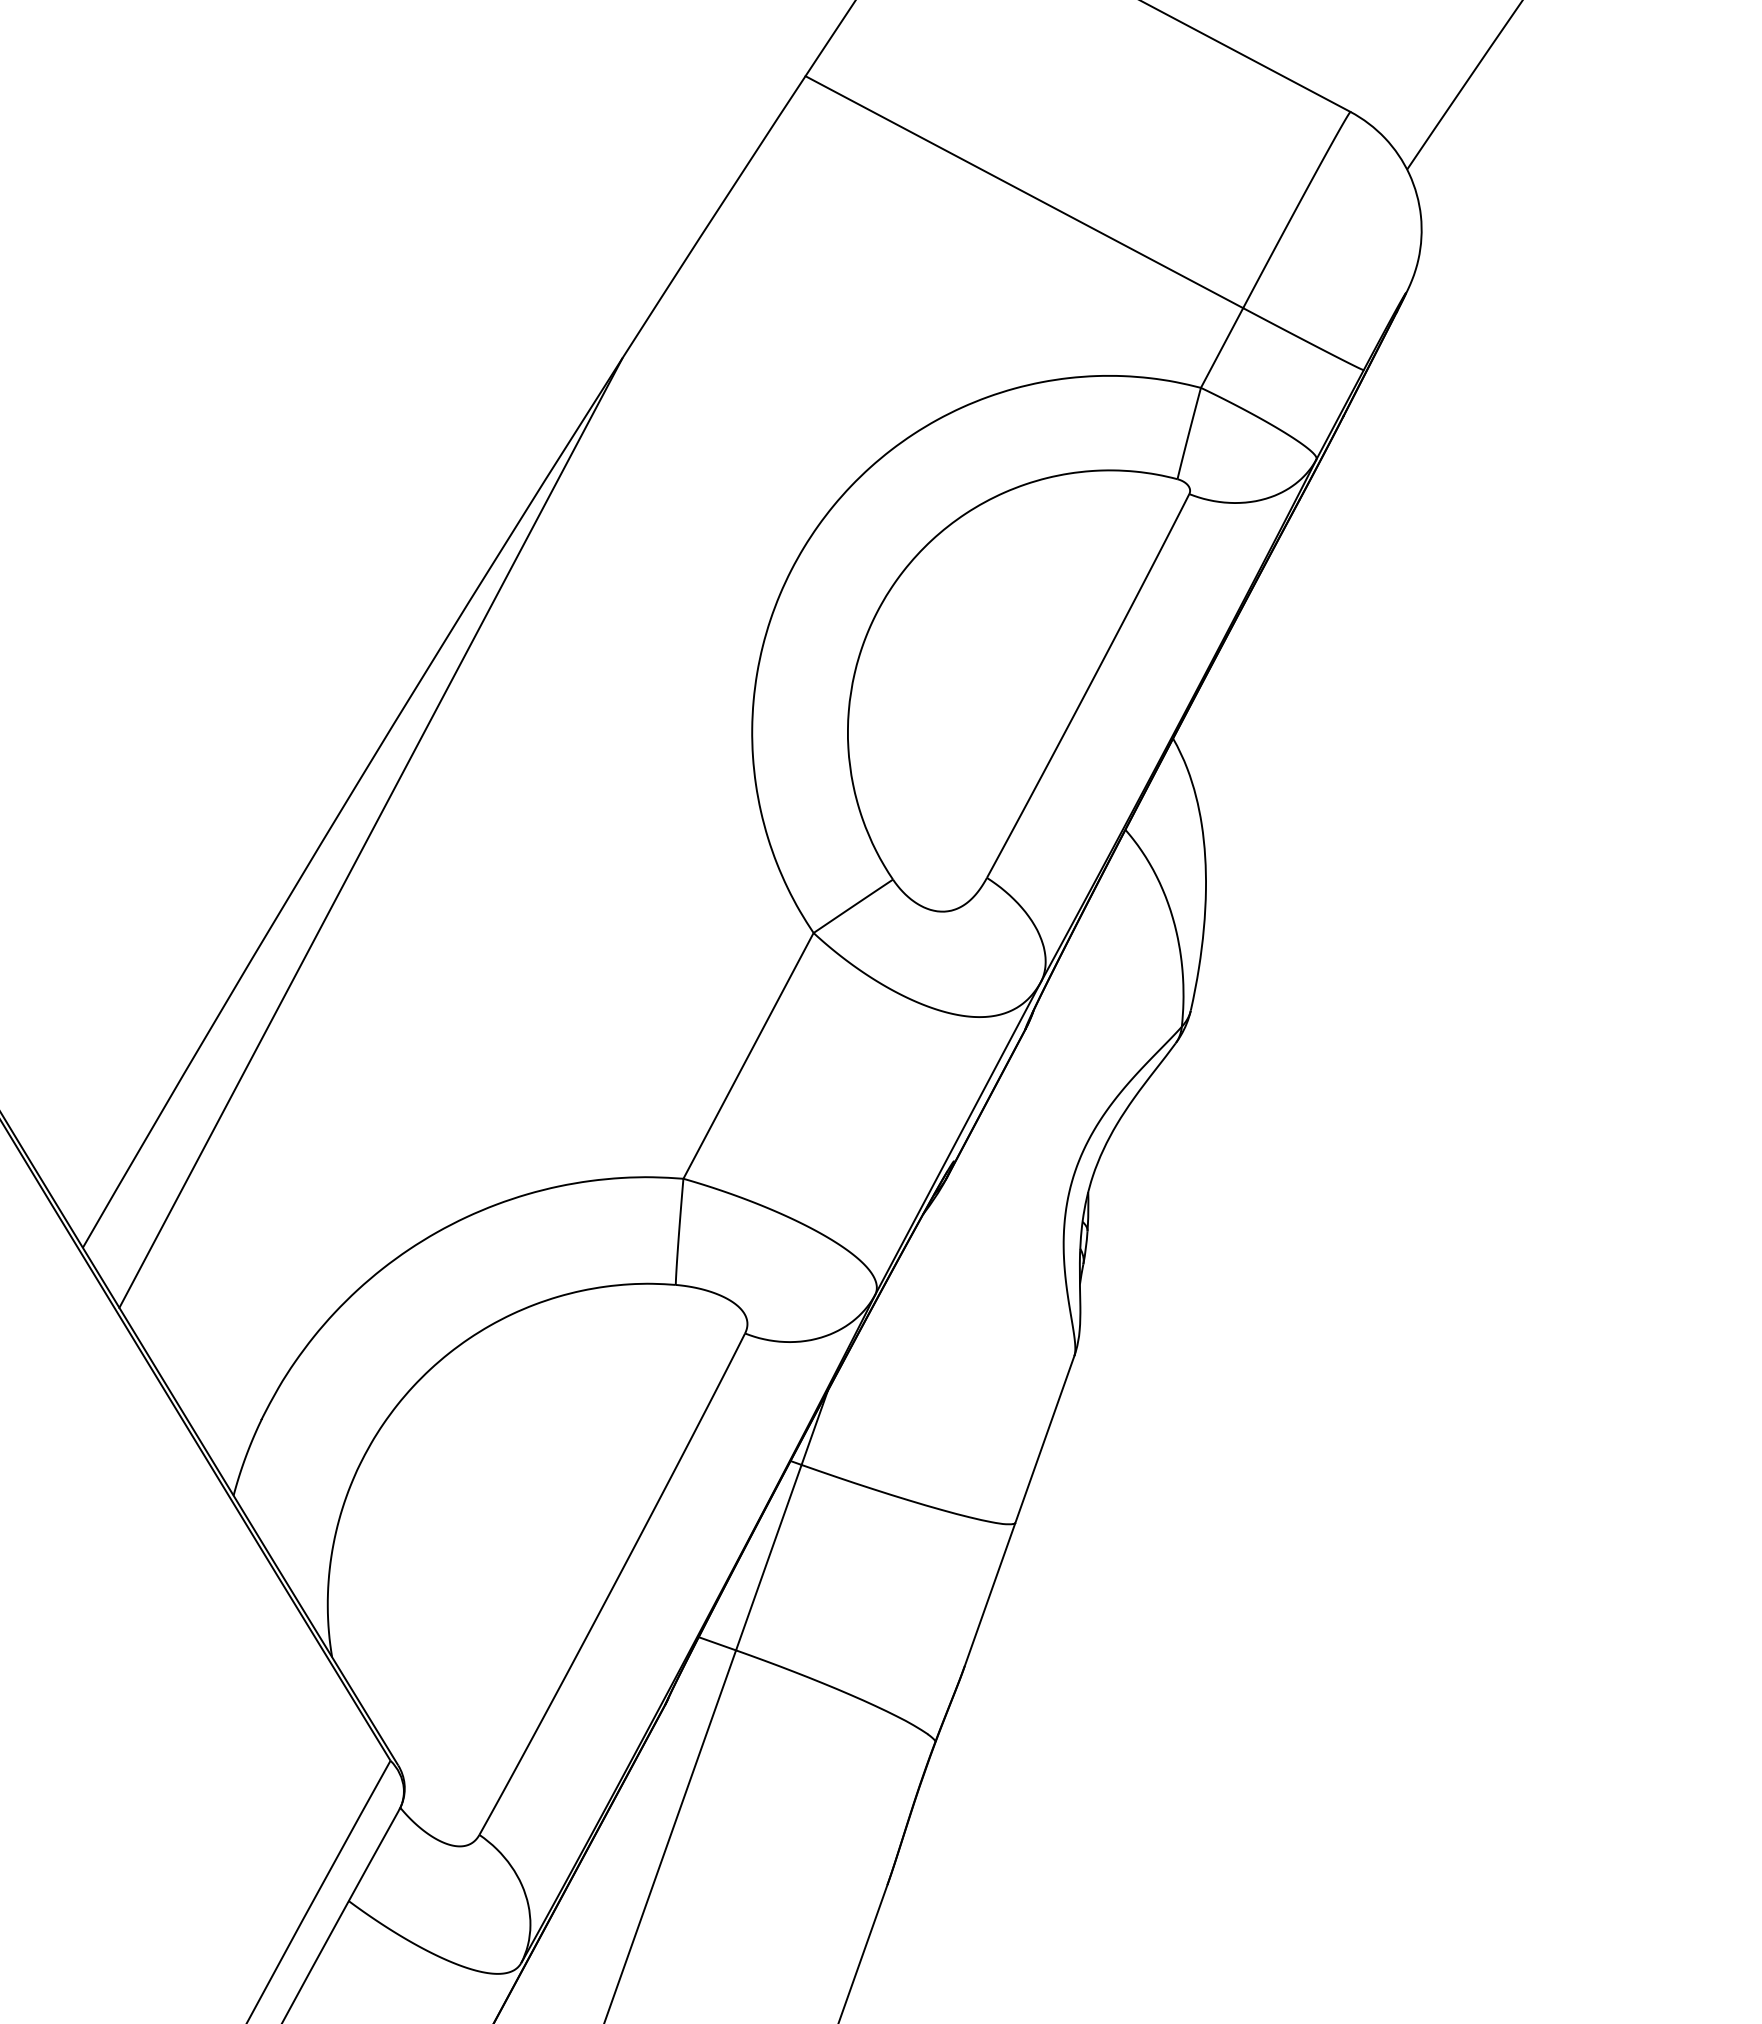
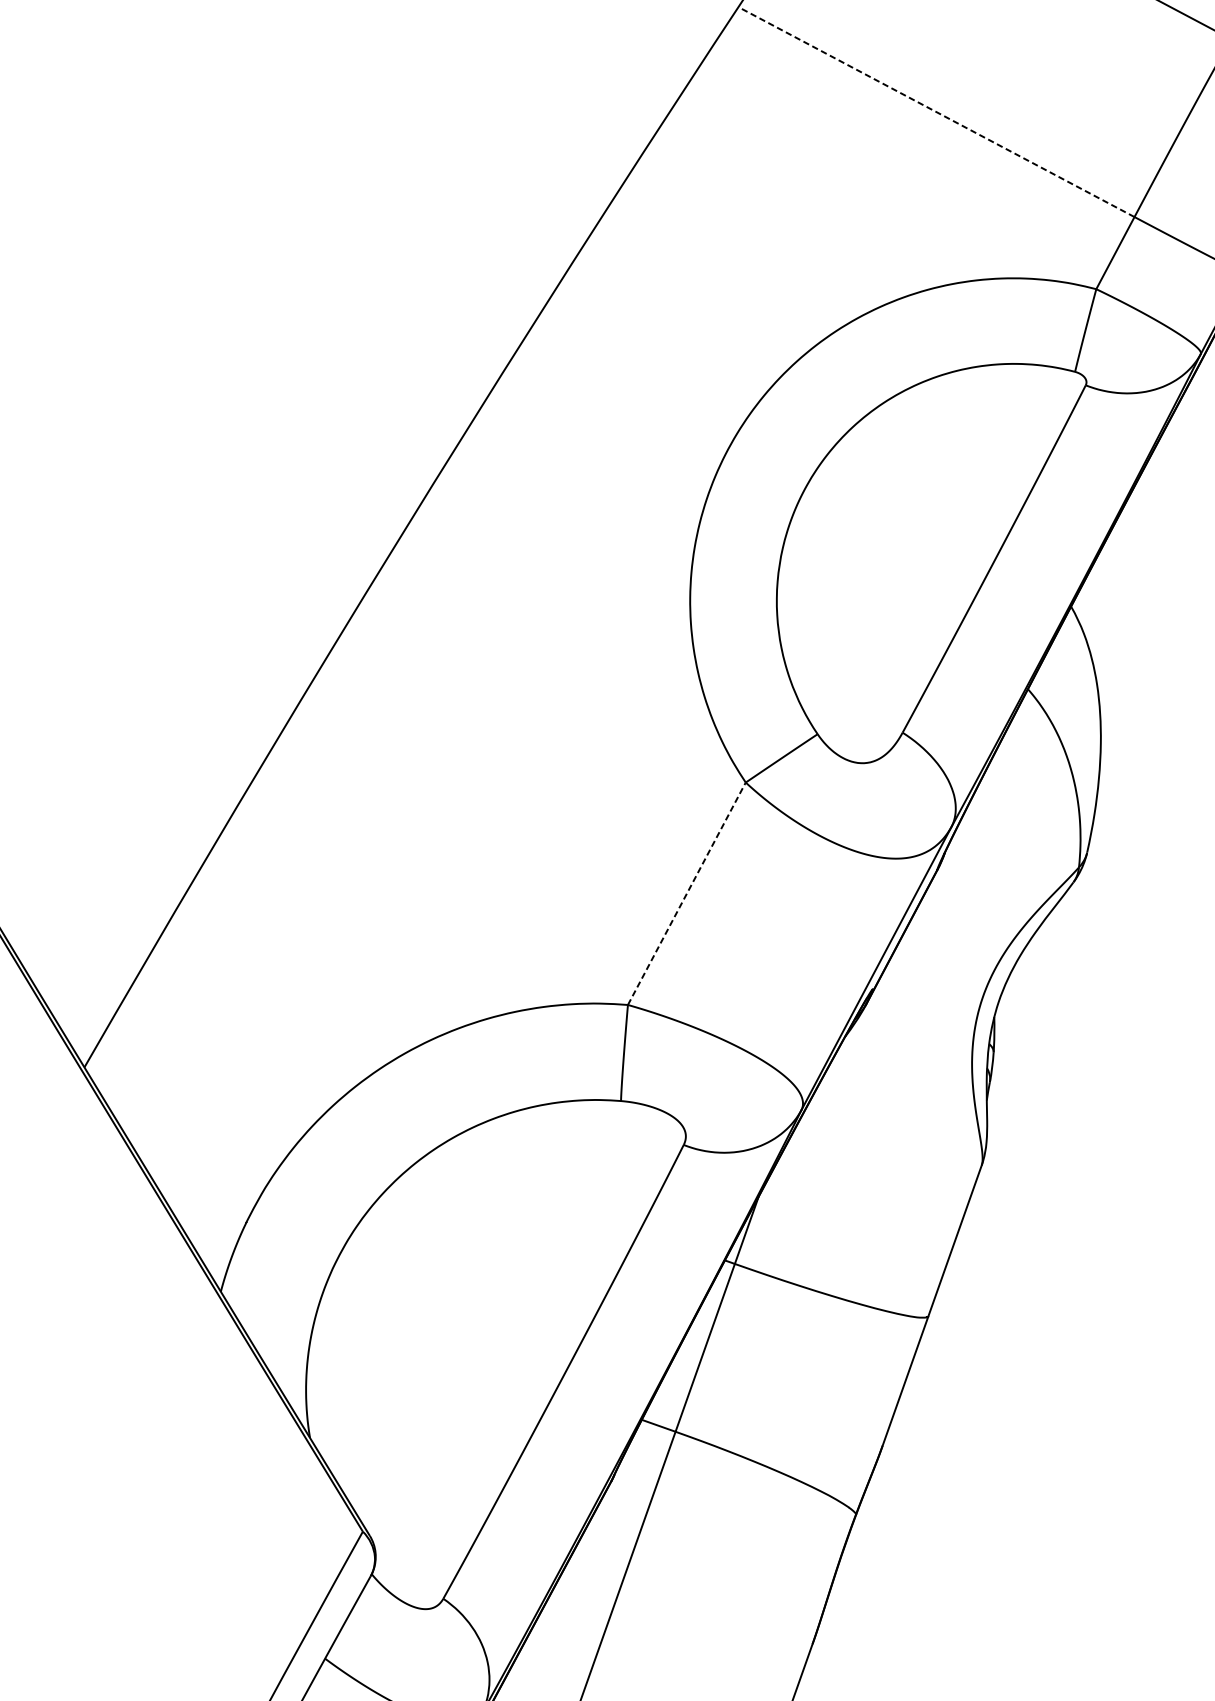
line: (1024, 192) -> (936, 112), solid -> dashed
line: (370, 832) -> (344, 691), removed
line: (748, 1055) -> (686, 893), solid -> dashed

